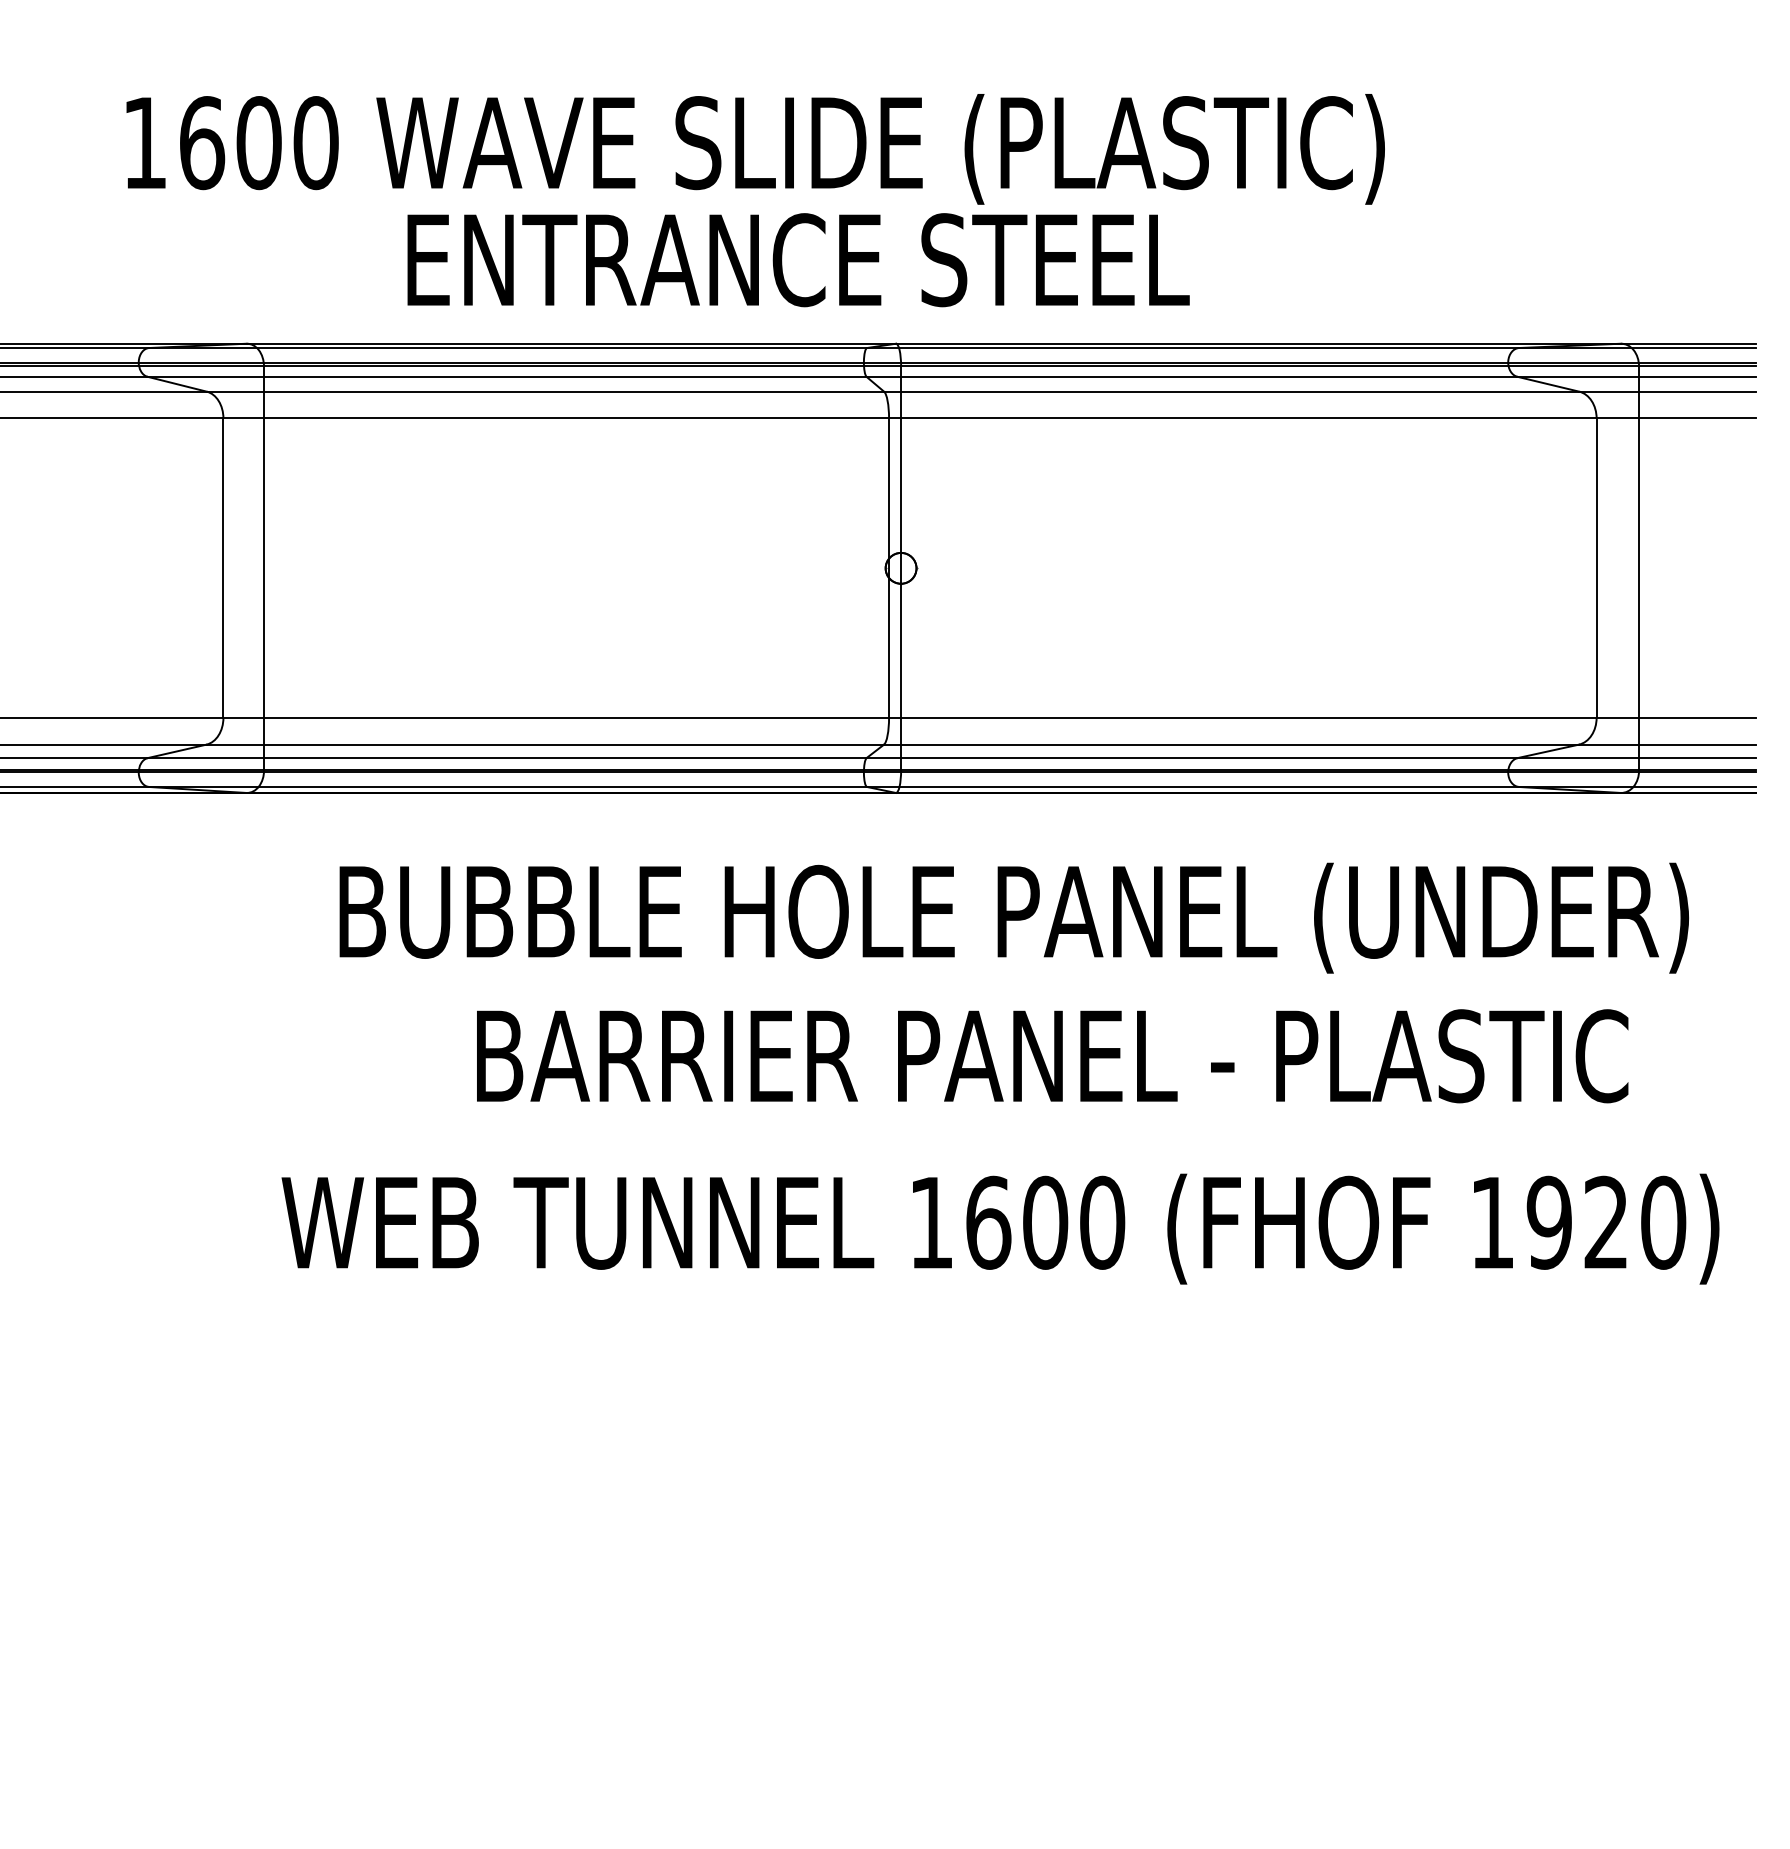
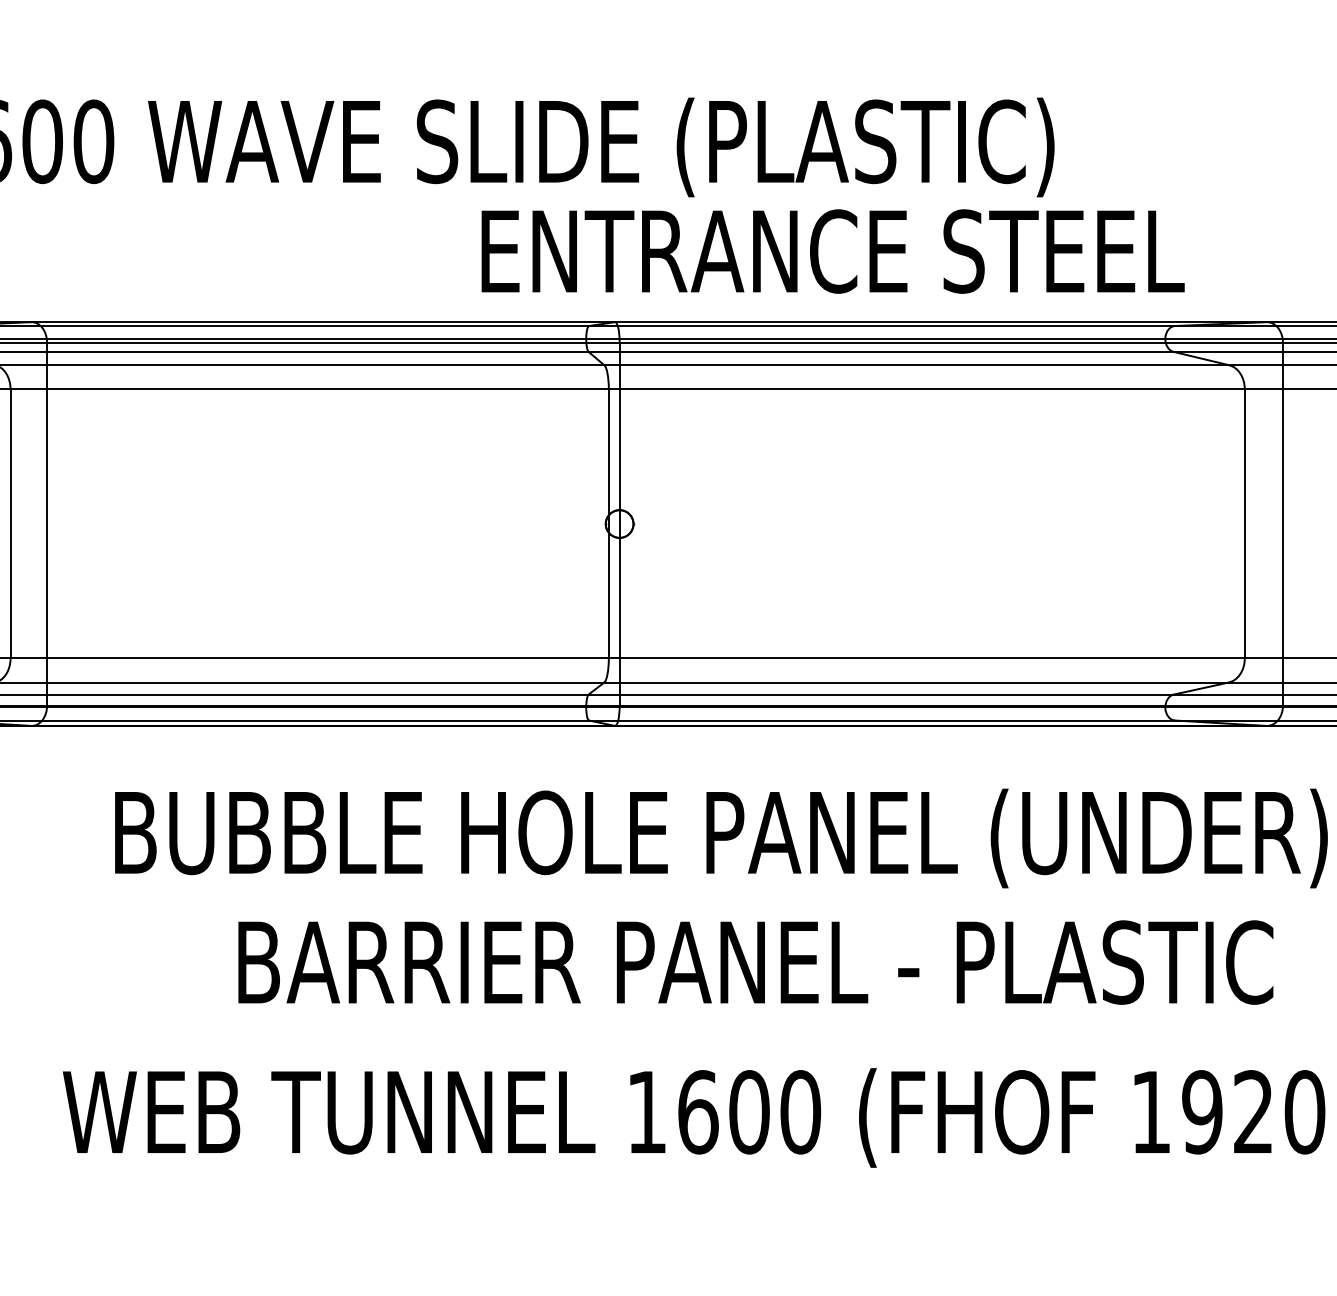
text: (798, 260) -> (833, 251), moved

